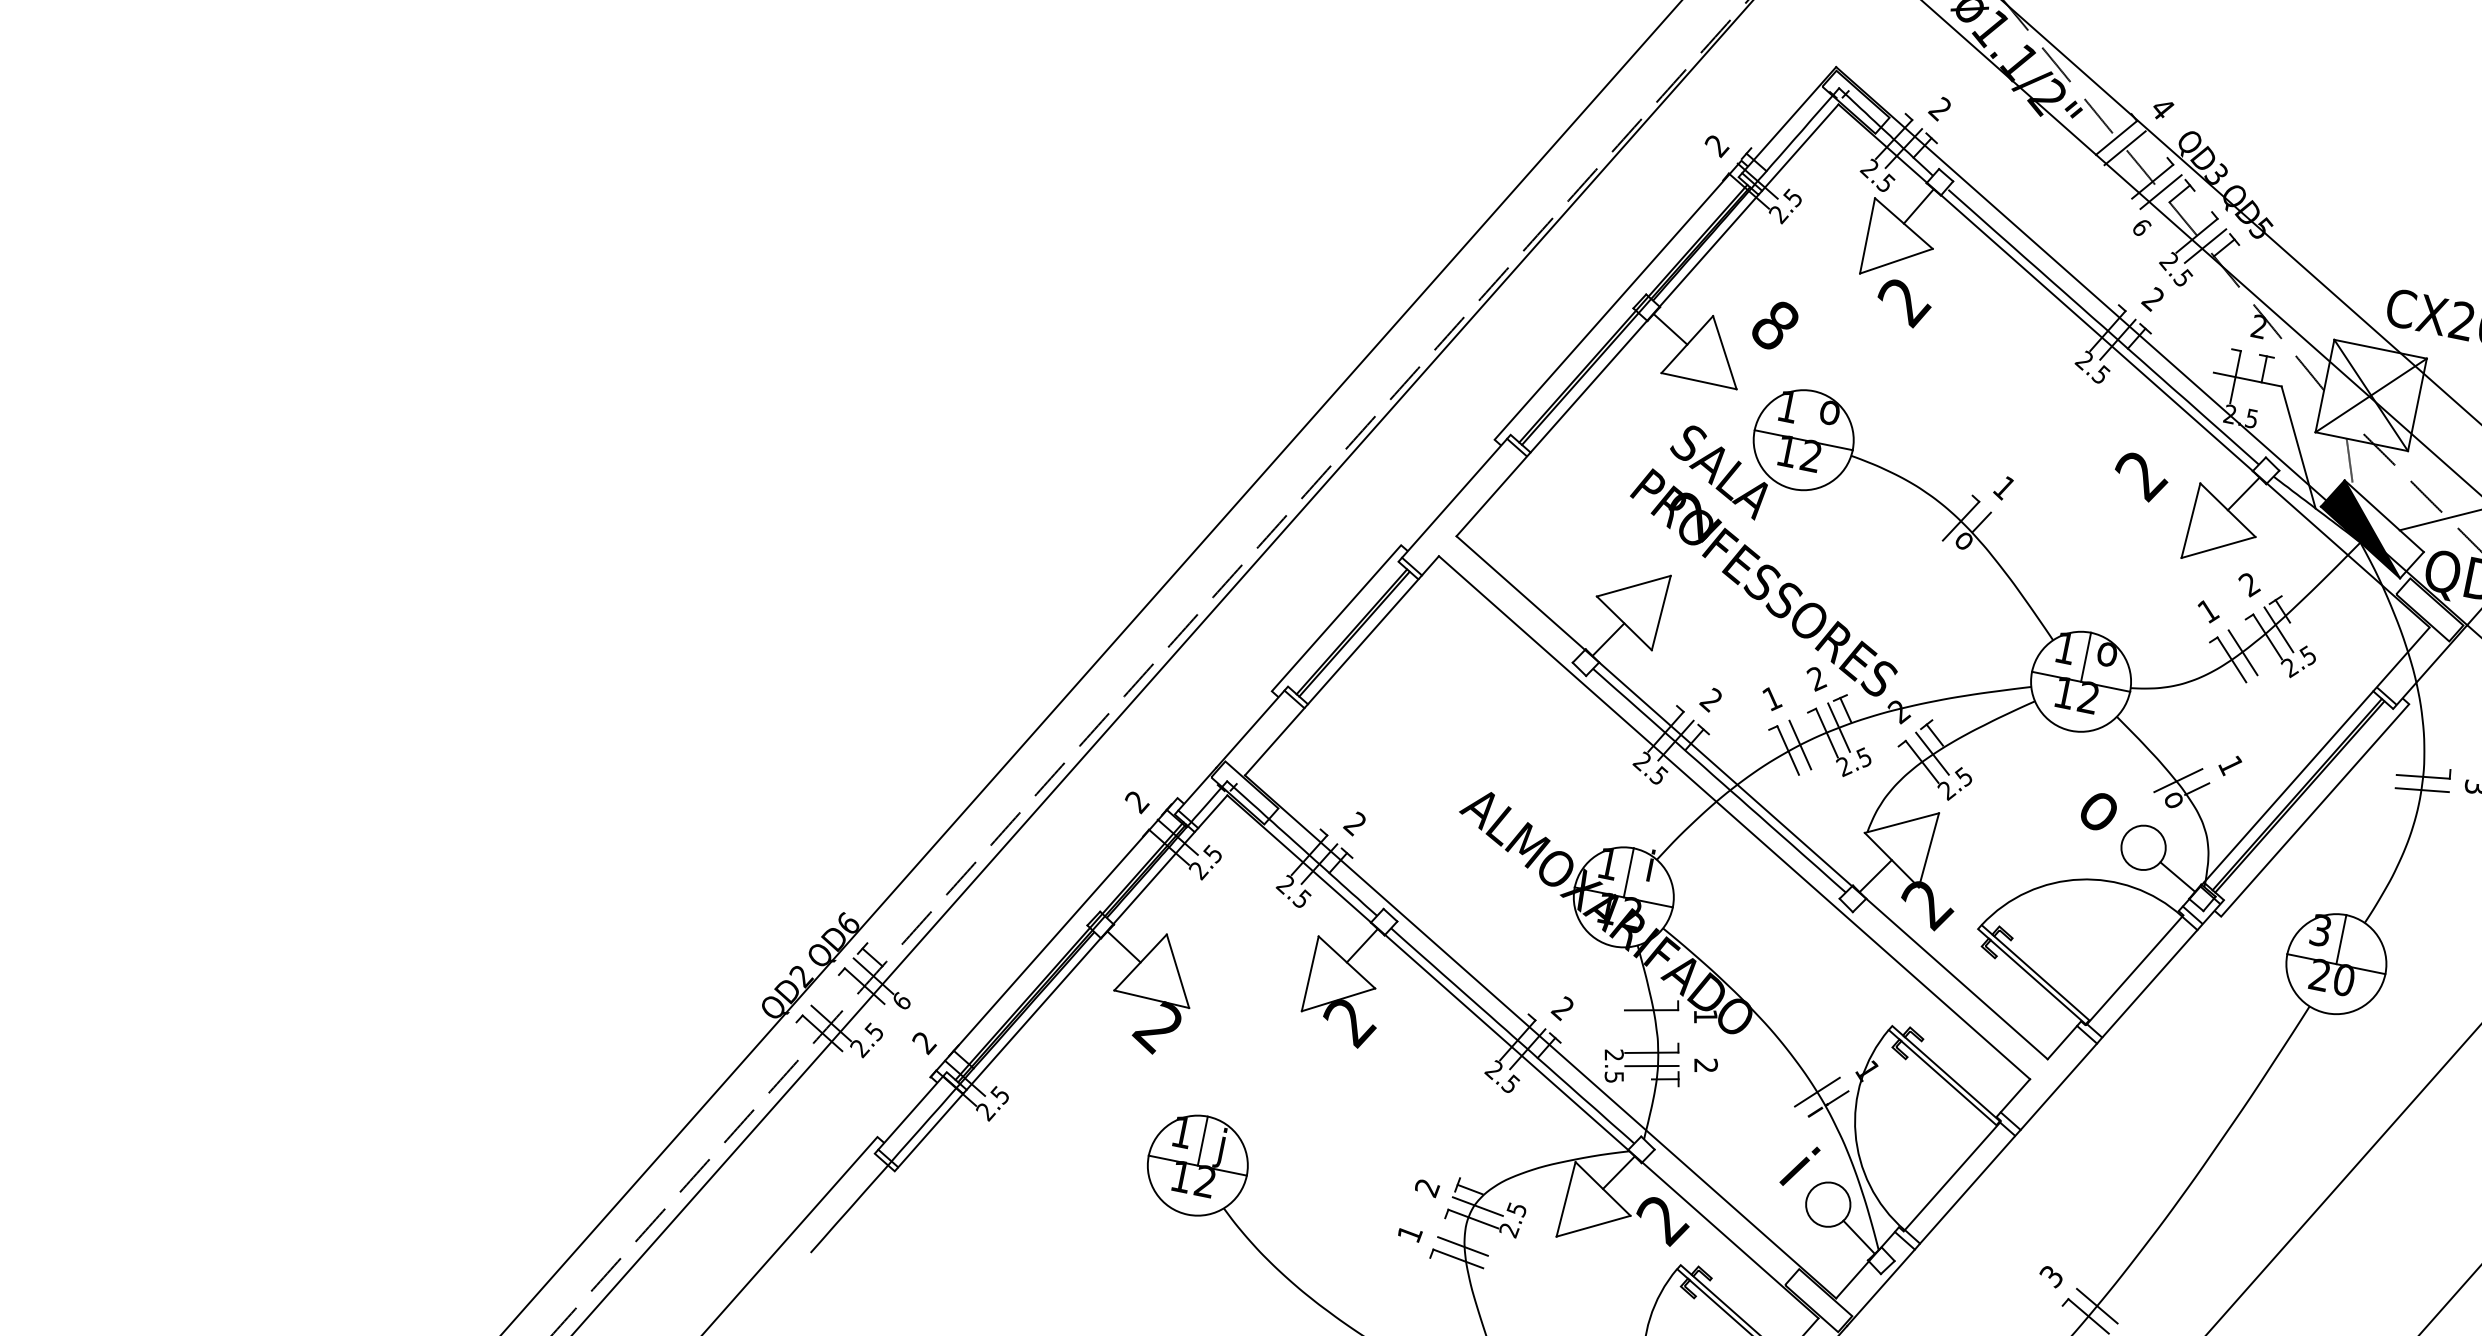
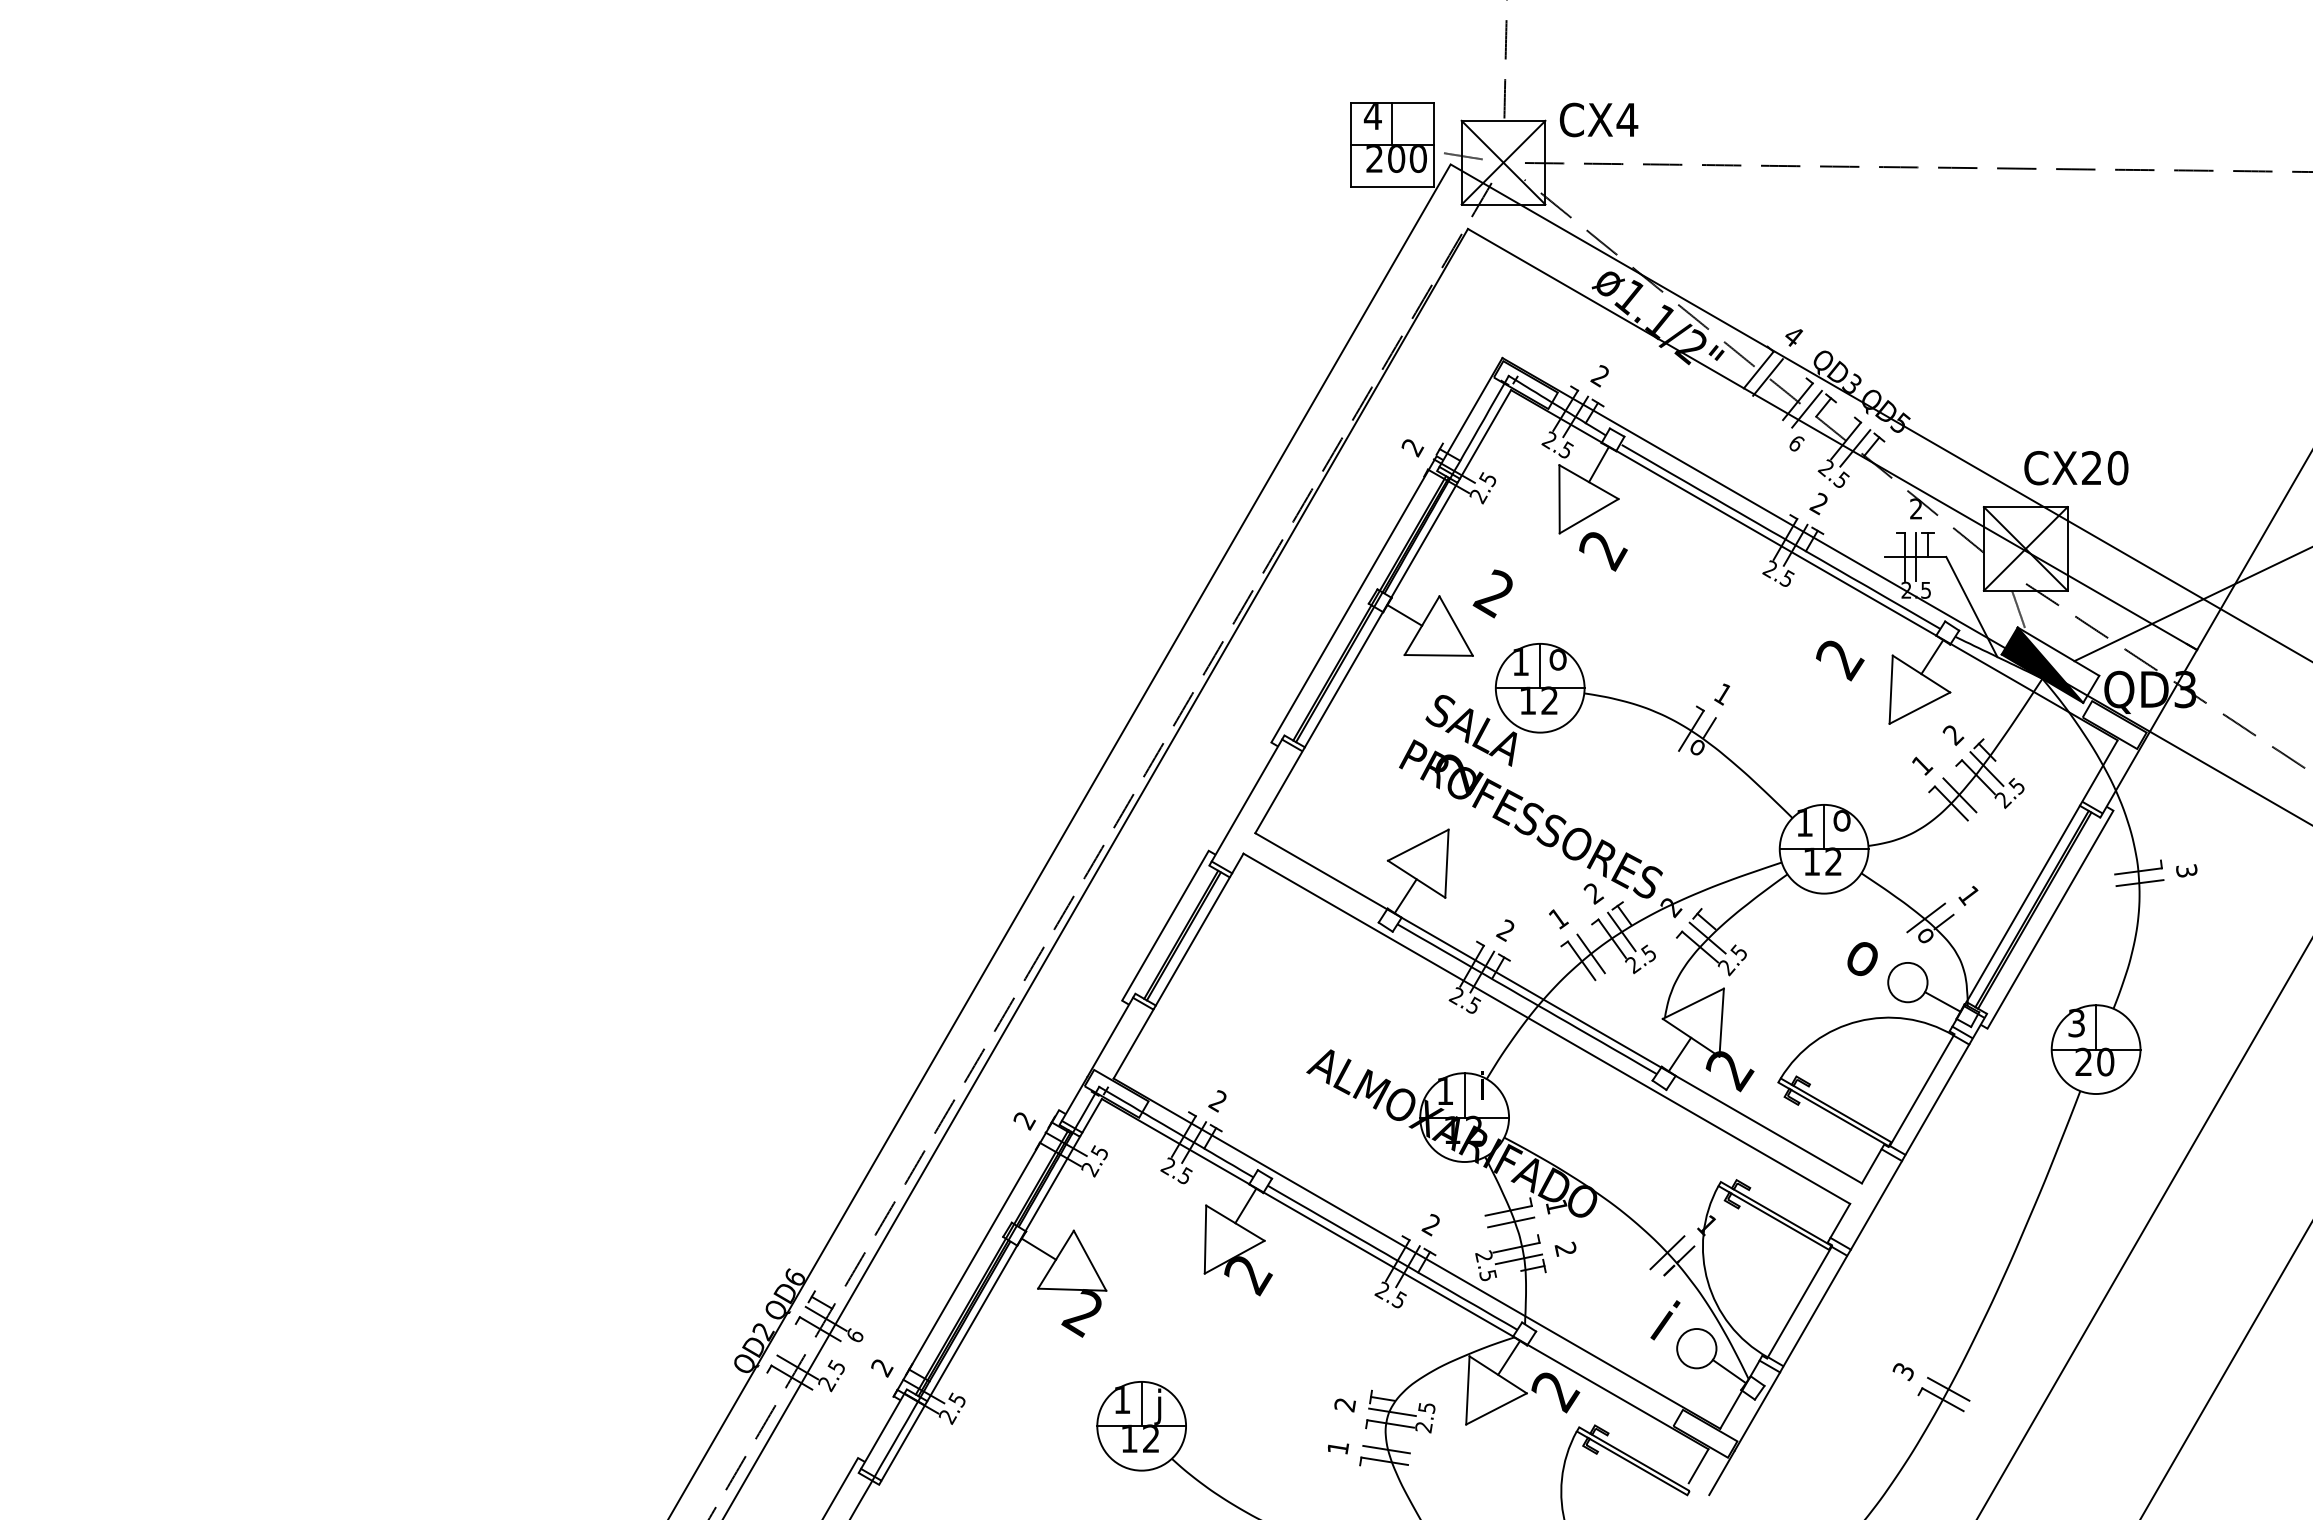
text: (1772, 324) -> (1492, 593), 8 -> 2
line: (2248, 379) -> (1916, 556), added
line: (1809, 415) -> (1540, 665), added
line: (1651, 1023) -> (1511, 1222), added

